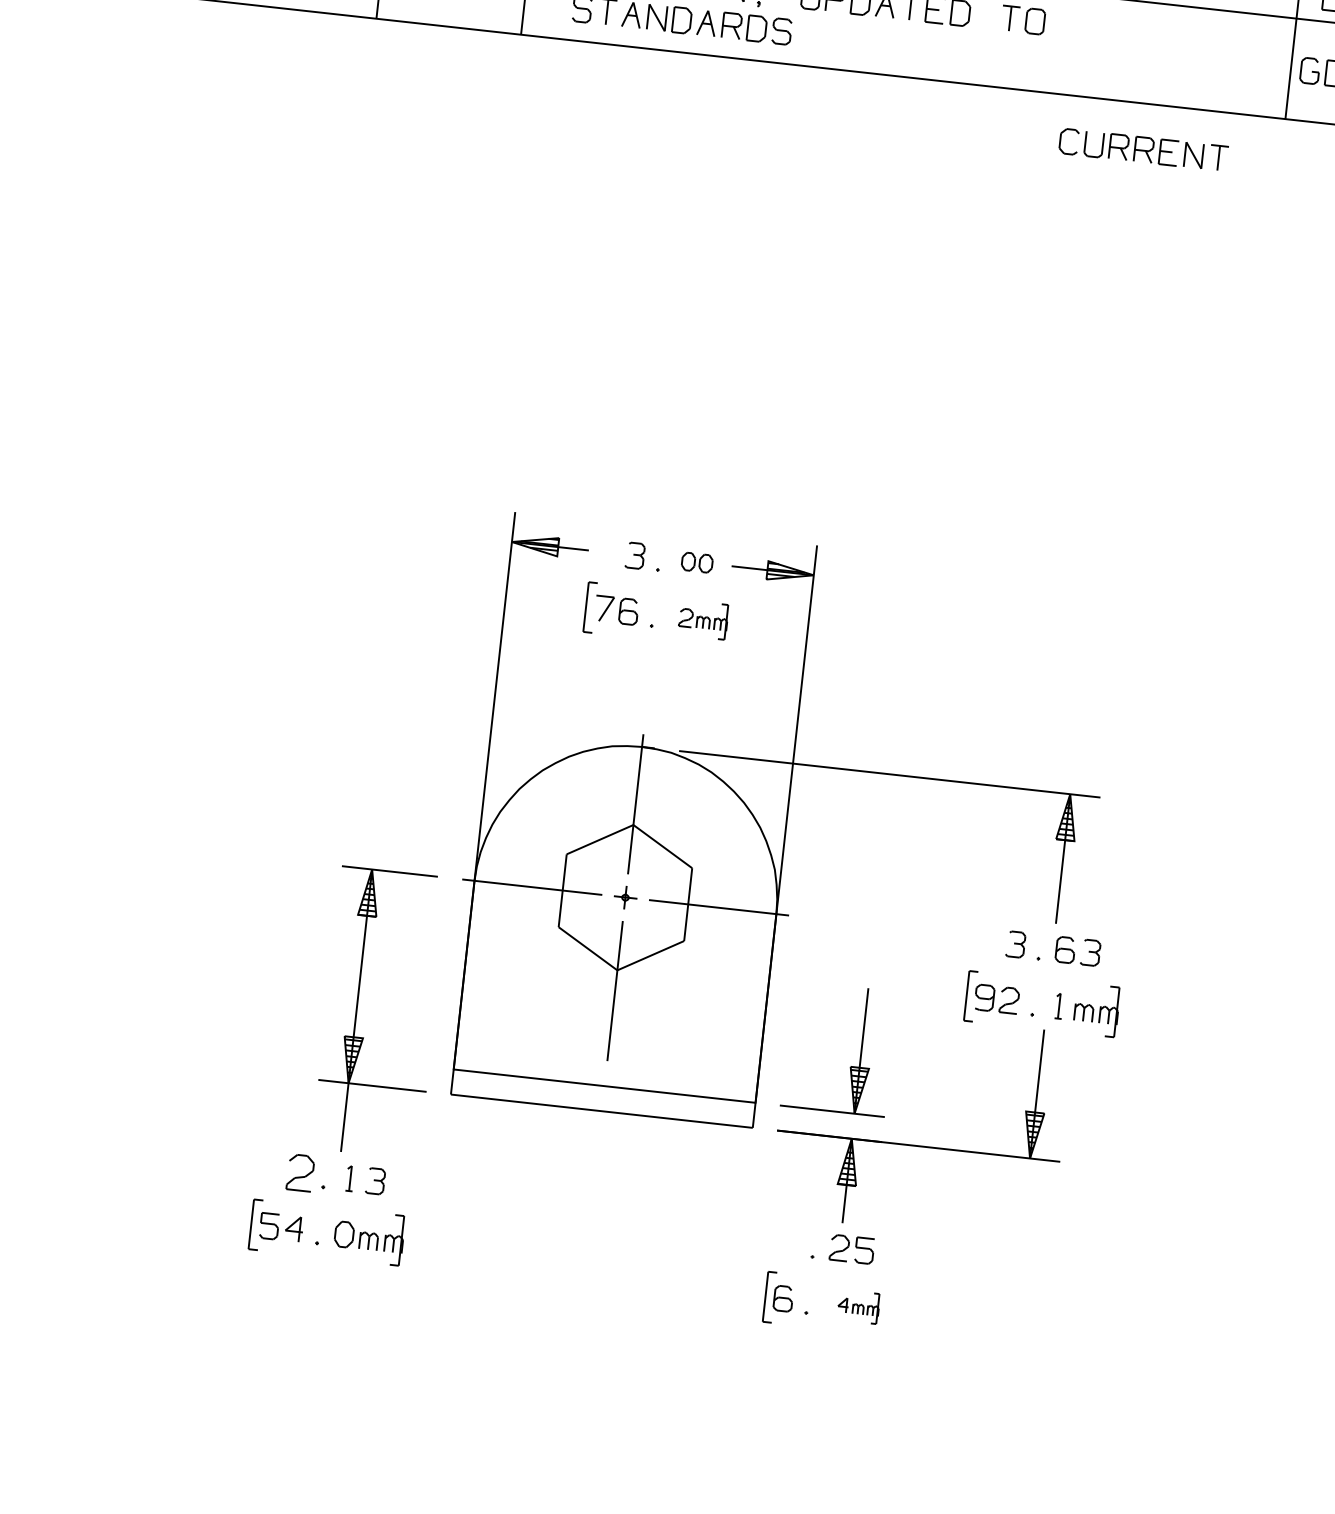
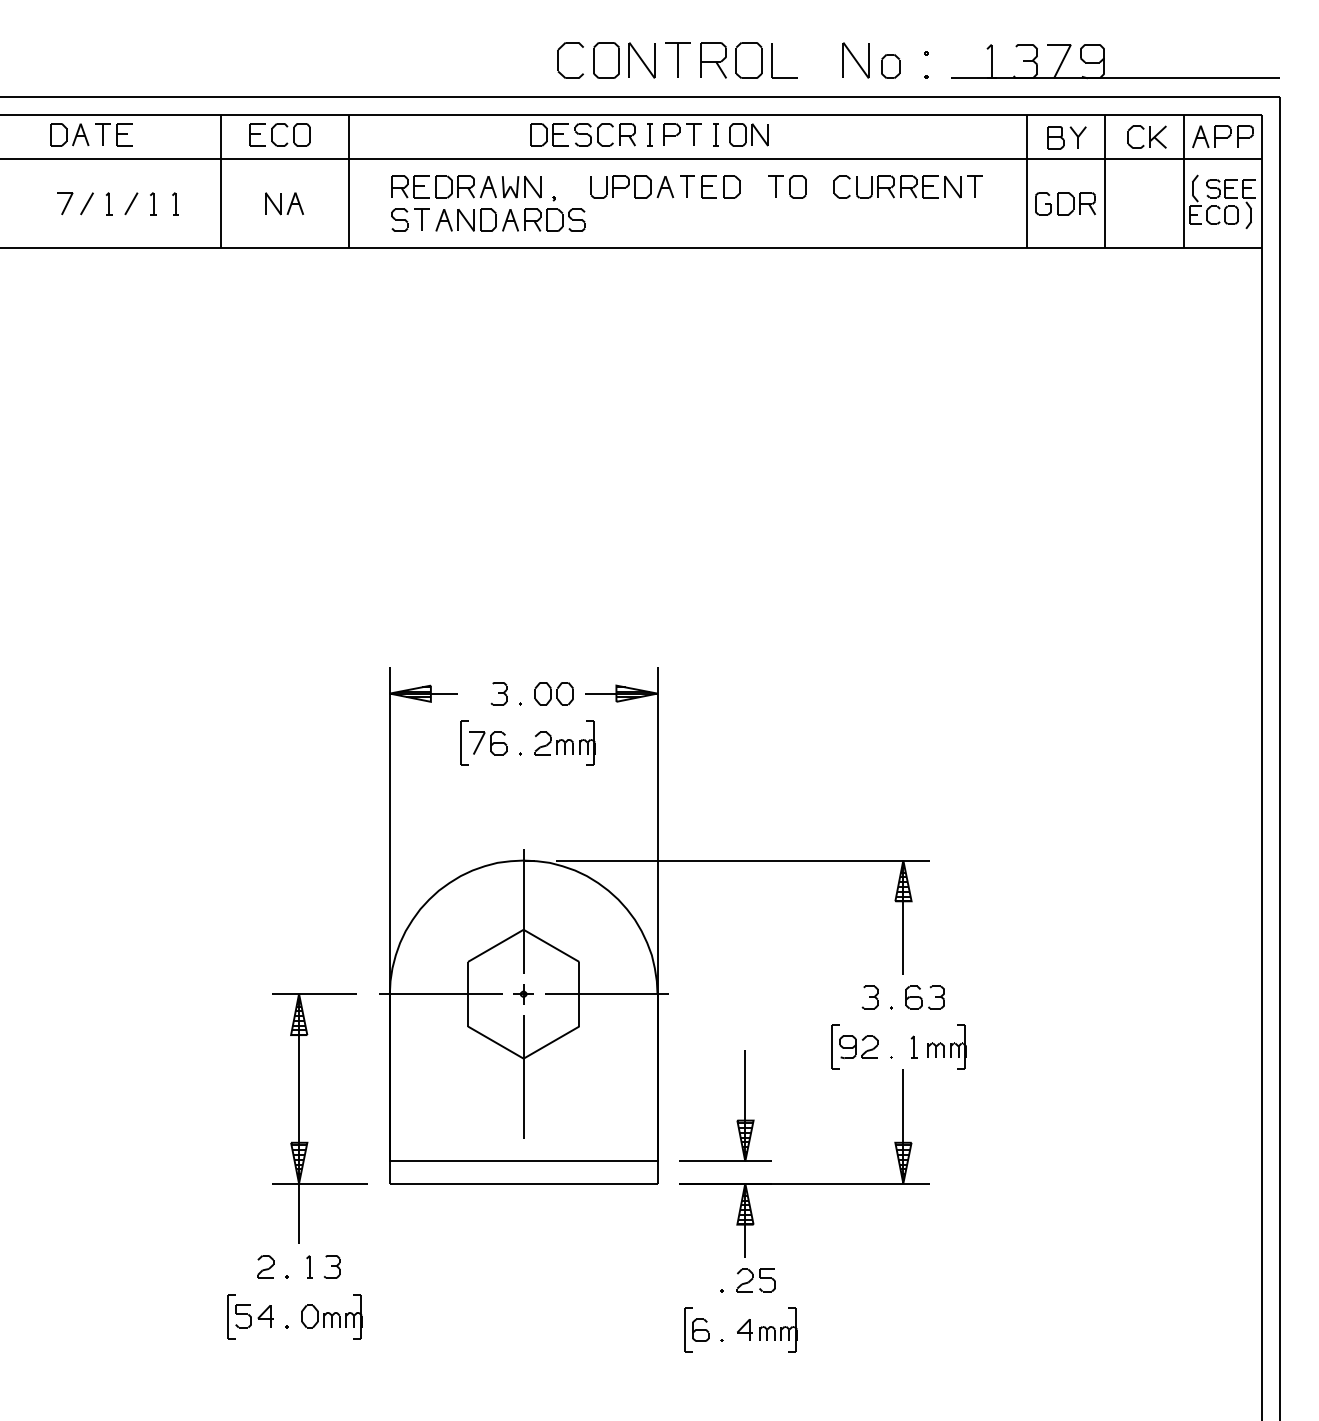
part: (1142, 149) -> (907, 186), moved
part: (696, 562) -> (553, 693), size x1.43
part: (702, 618) -> (564, 742), size x1.43
part: (300, 1172) -> (265, 1266), size x0.71
part: (858, 1306) -> (767, 1329), size x1.67

